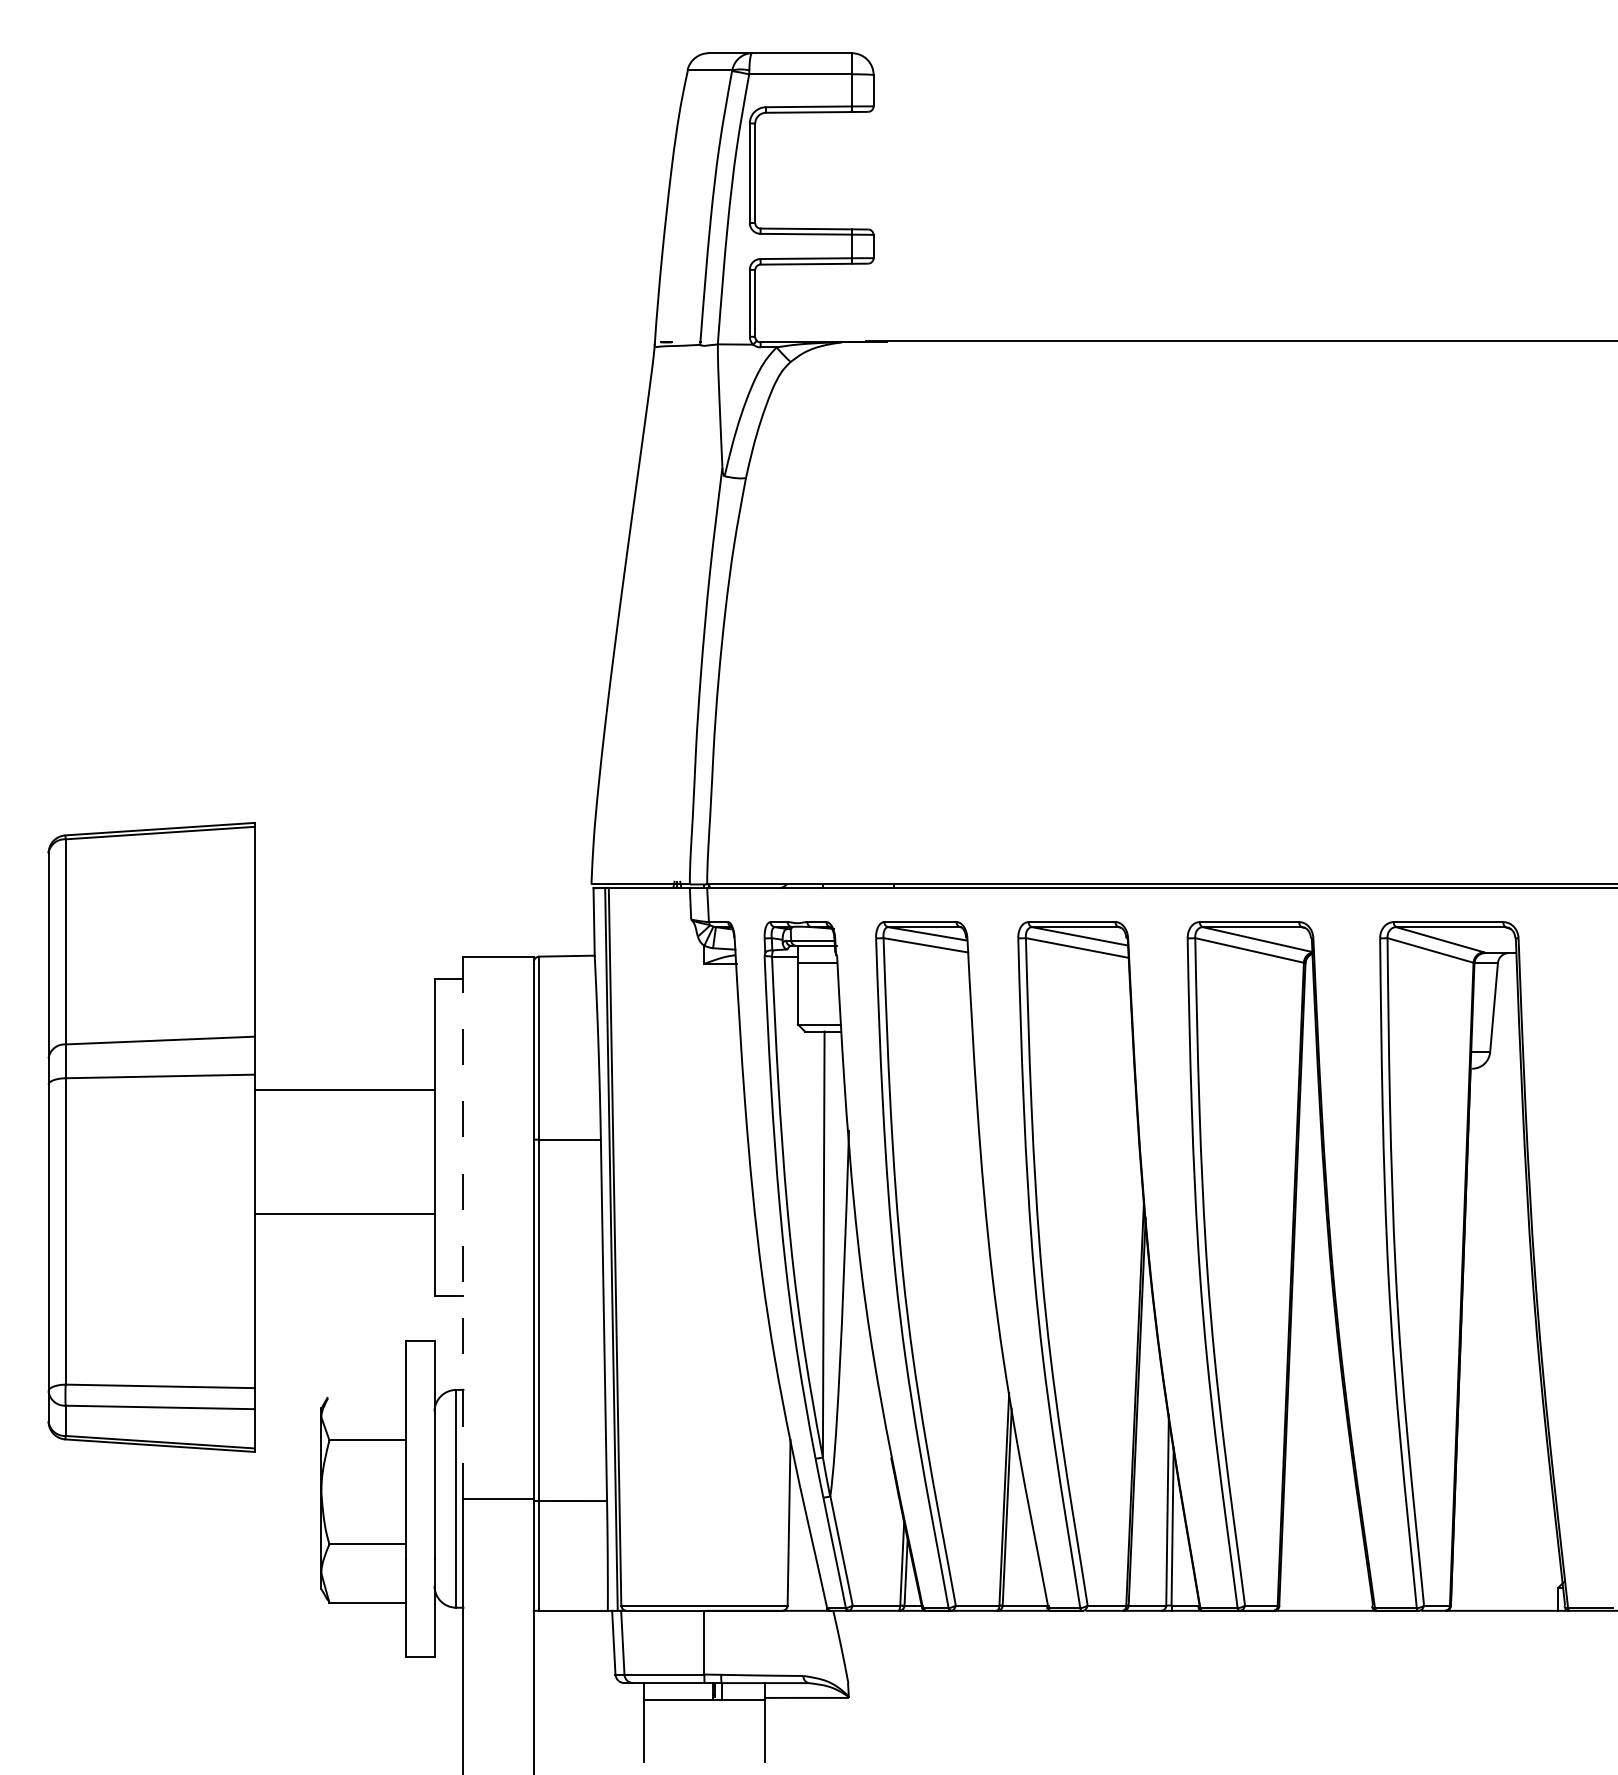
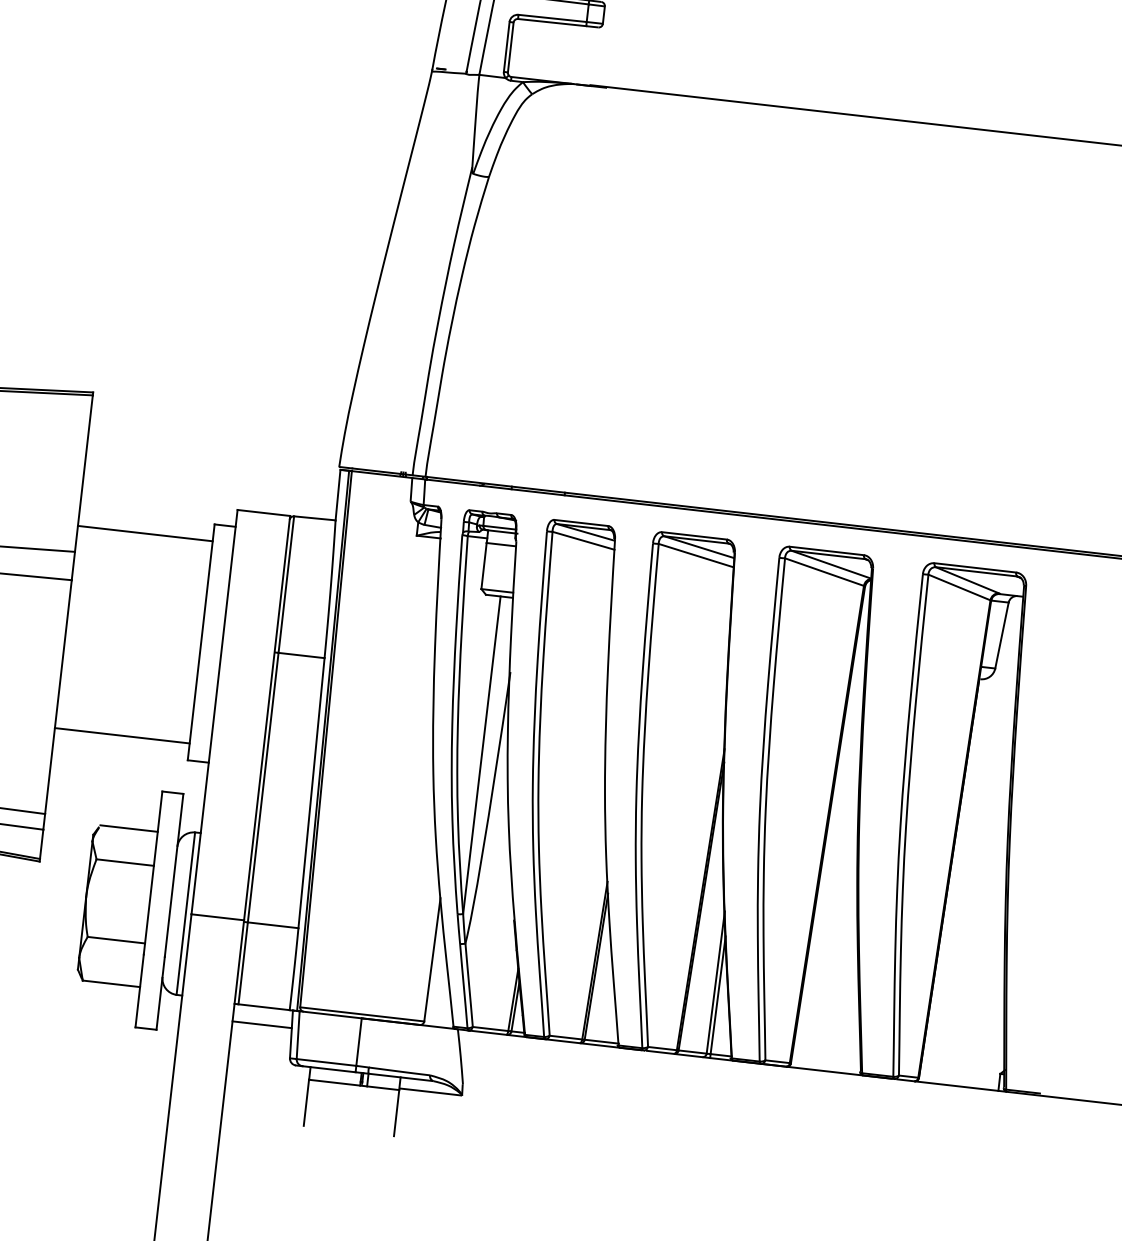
line: (344, 1089) -> (145, 533), moved
line: (344, 1213) -> (122, 735), moved
line: (463, 1228) -> (214, 712), dashed -> solid
line: (367, 1394) -> (128, 828), added
line: (573, 1634) -> (262, 1024), added

